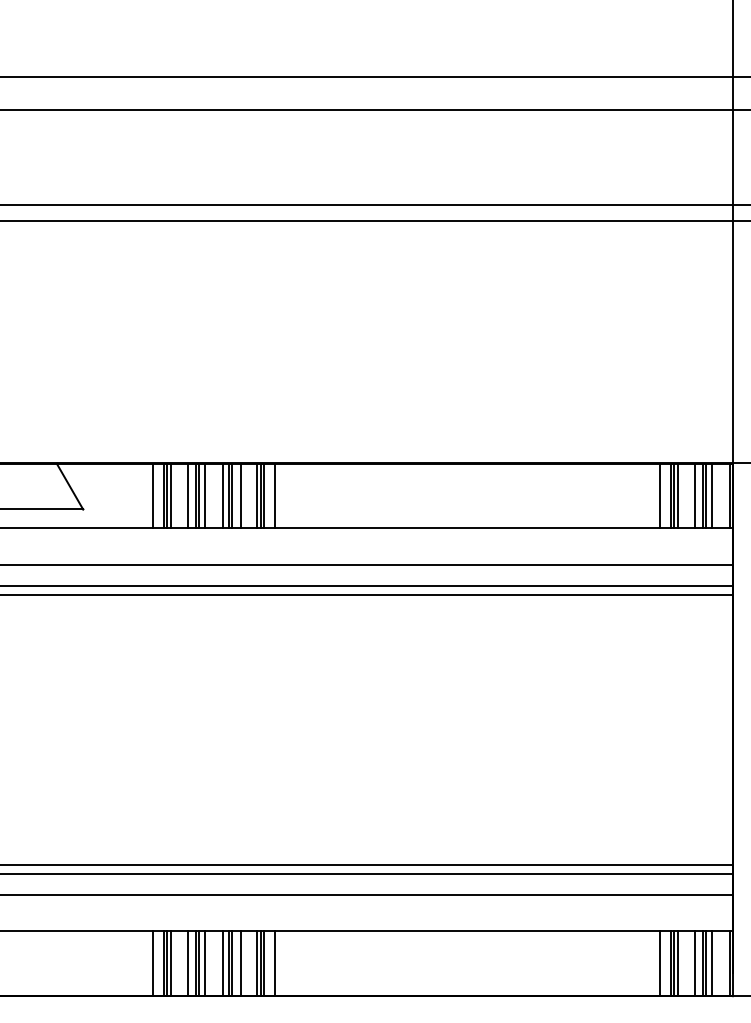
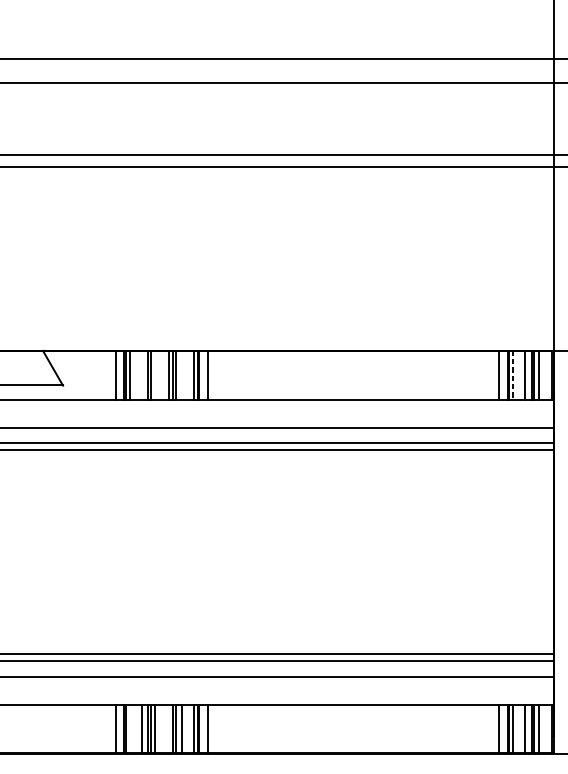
line: (187, 495) -> (141, 374), removed
line: (205, 495) -> (155, 374), removed
line: (240, 495) -> (181, 374), removed
line: (678, 496) -> (513, 375), solid -> dashed
line: (171, 963) -> (129, 728), removed
line: (222, 963) -> (168, 728), removed

